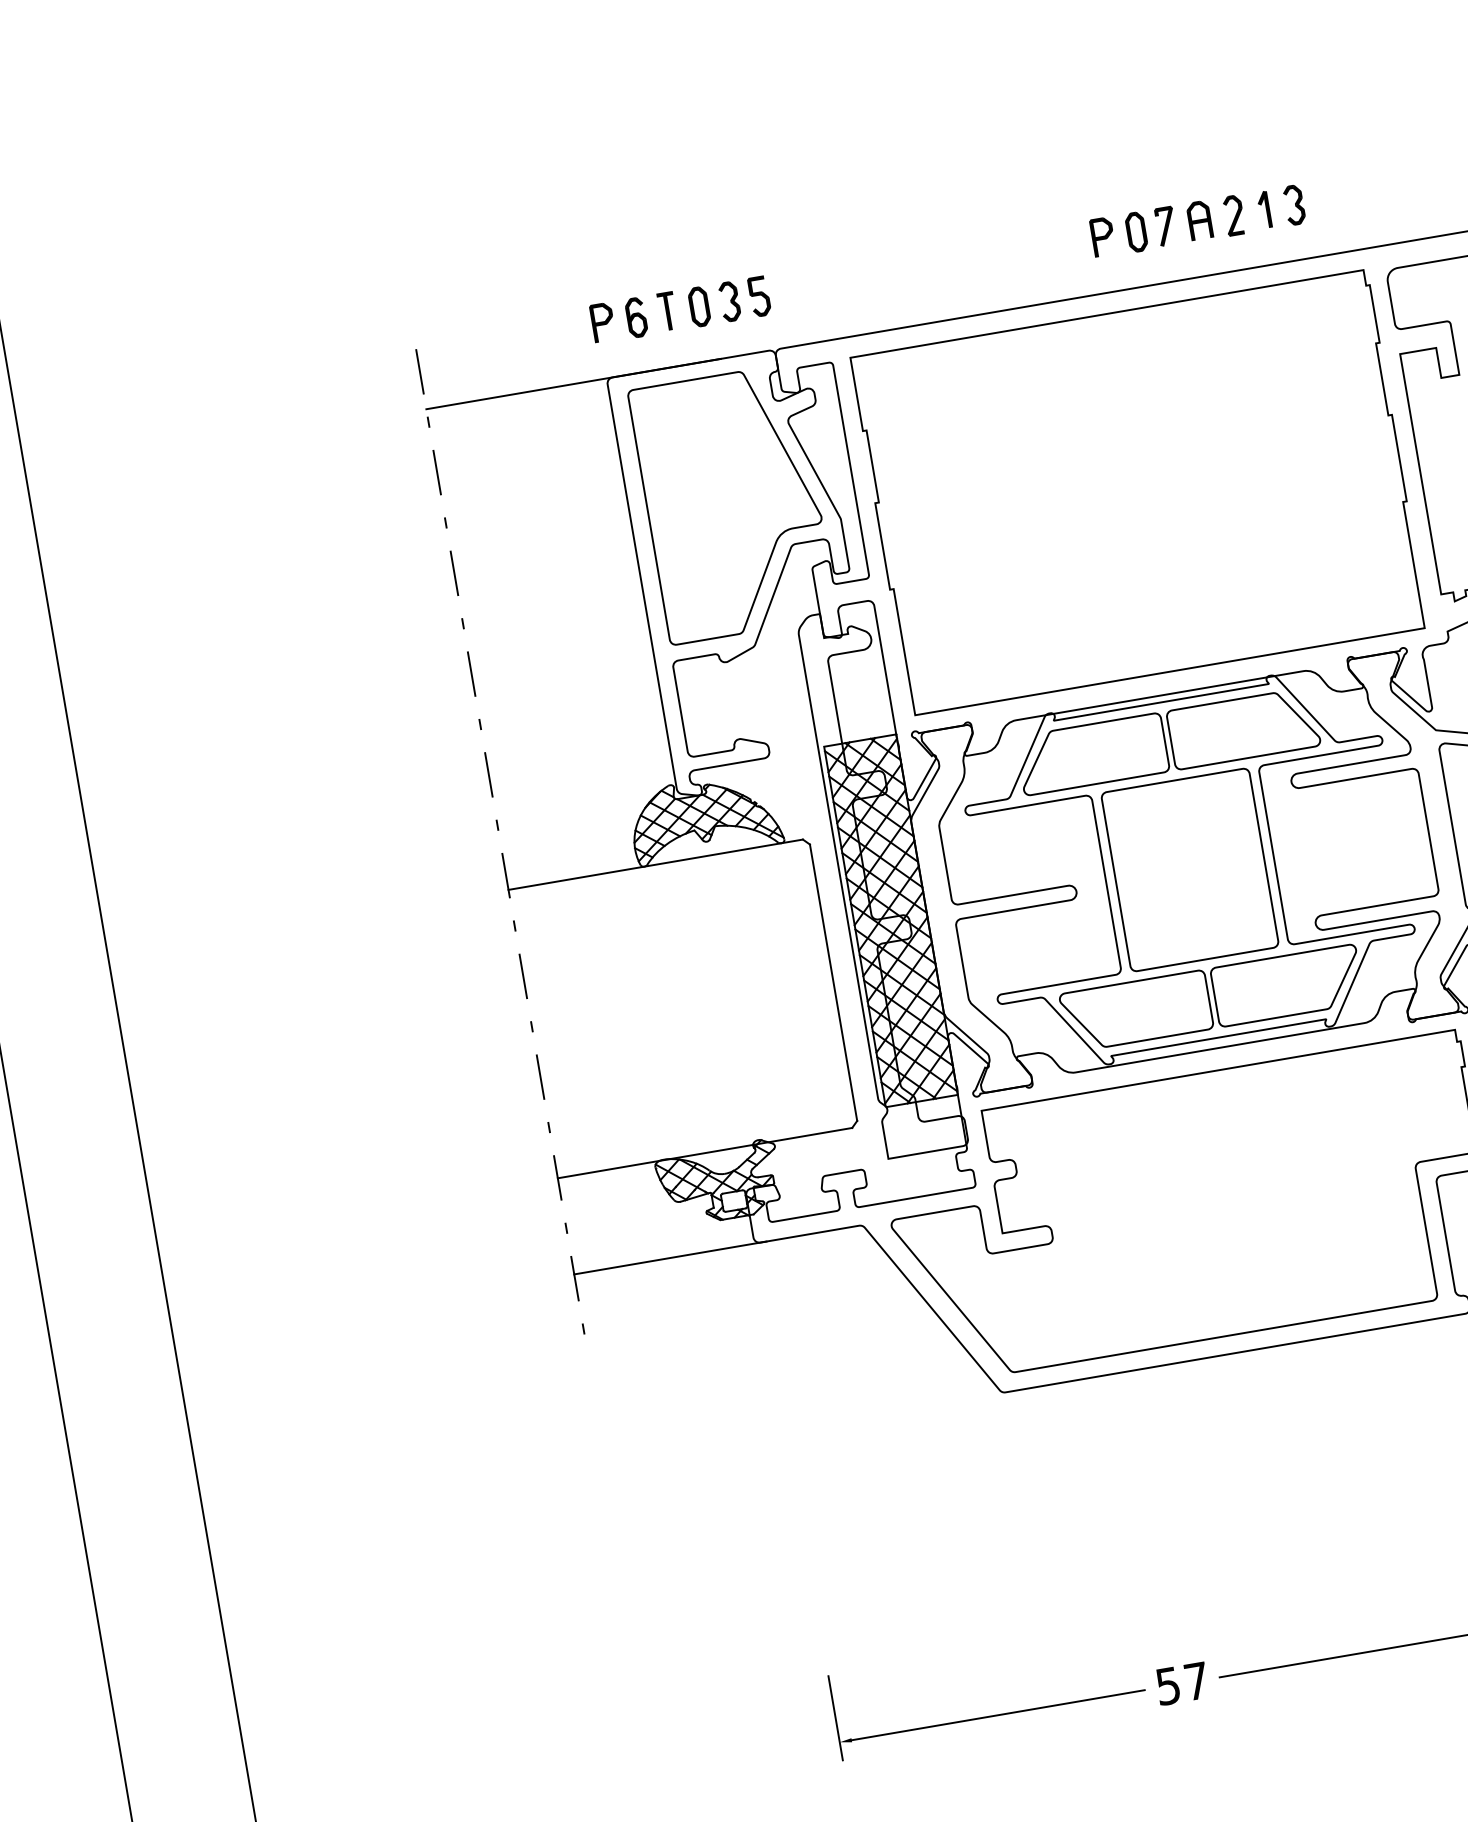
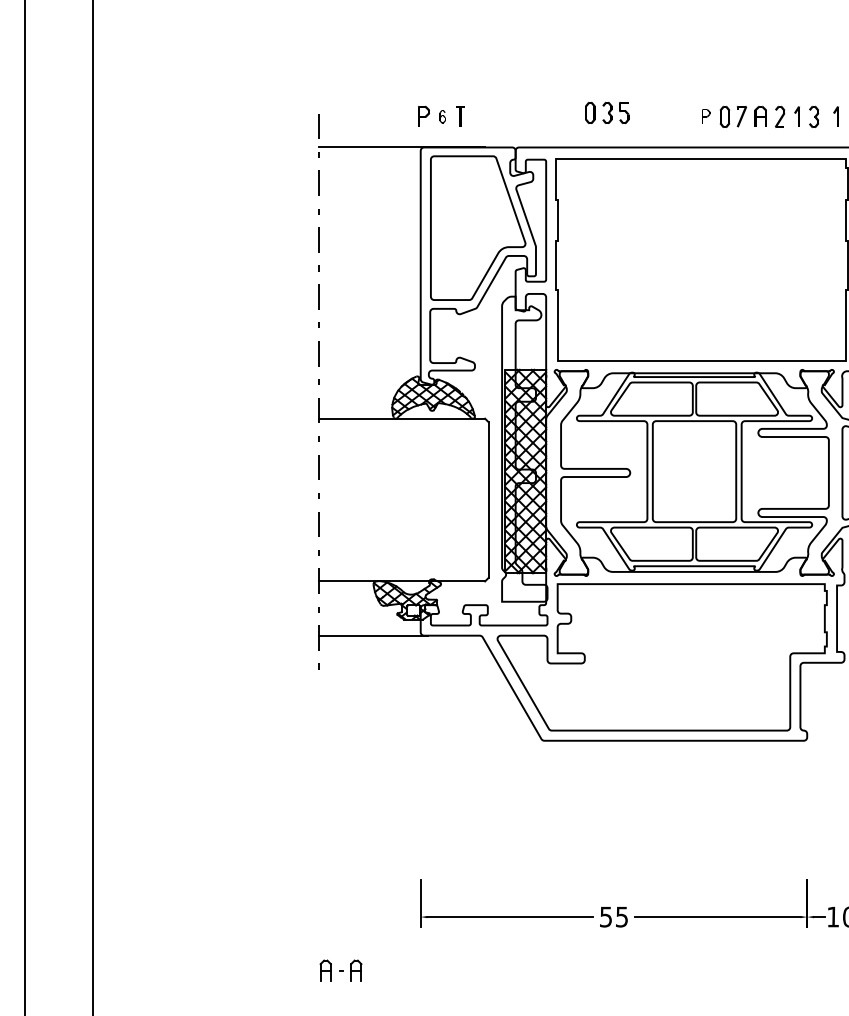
part: (1332, 197) -> (835, 116), added
part: (1103, 236) -> (706, 116), size x0.7
part: (729, 300) -> (607, 112), moved
part: (635, 316) -> (442, 116), size x0.6
text: (1197, 1680) -> (622, 916), 57 -> 55

